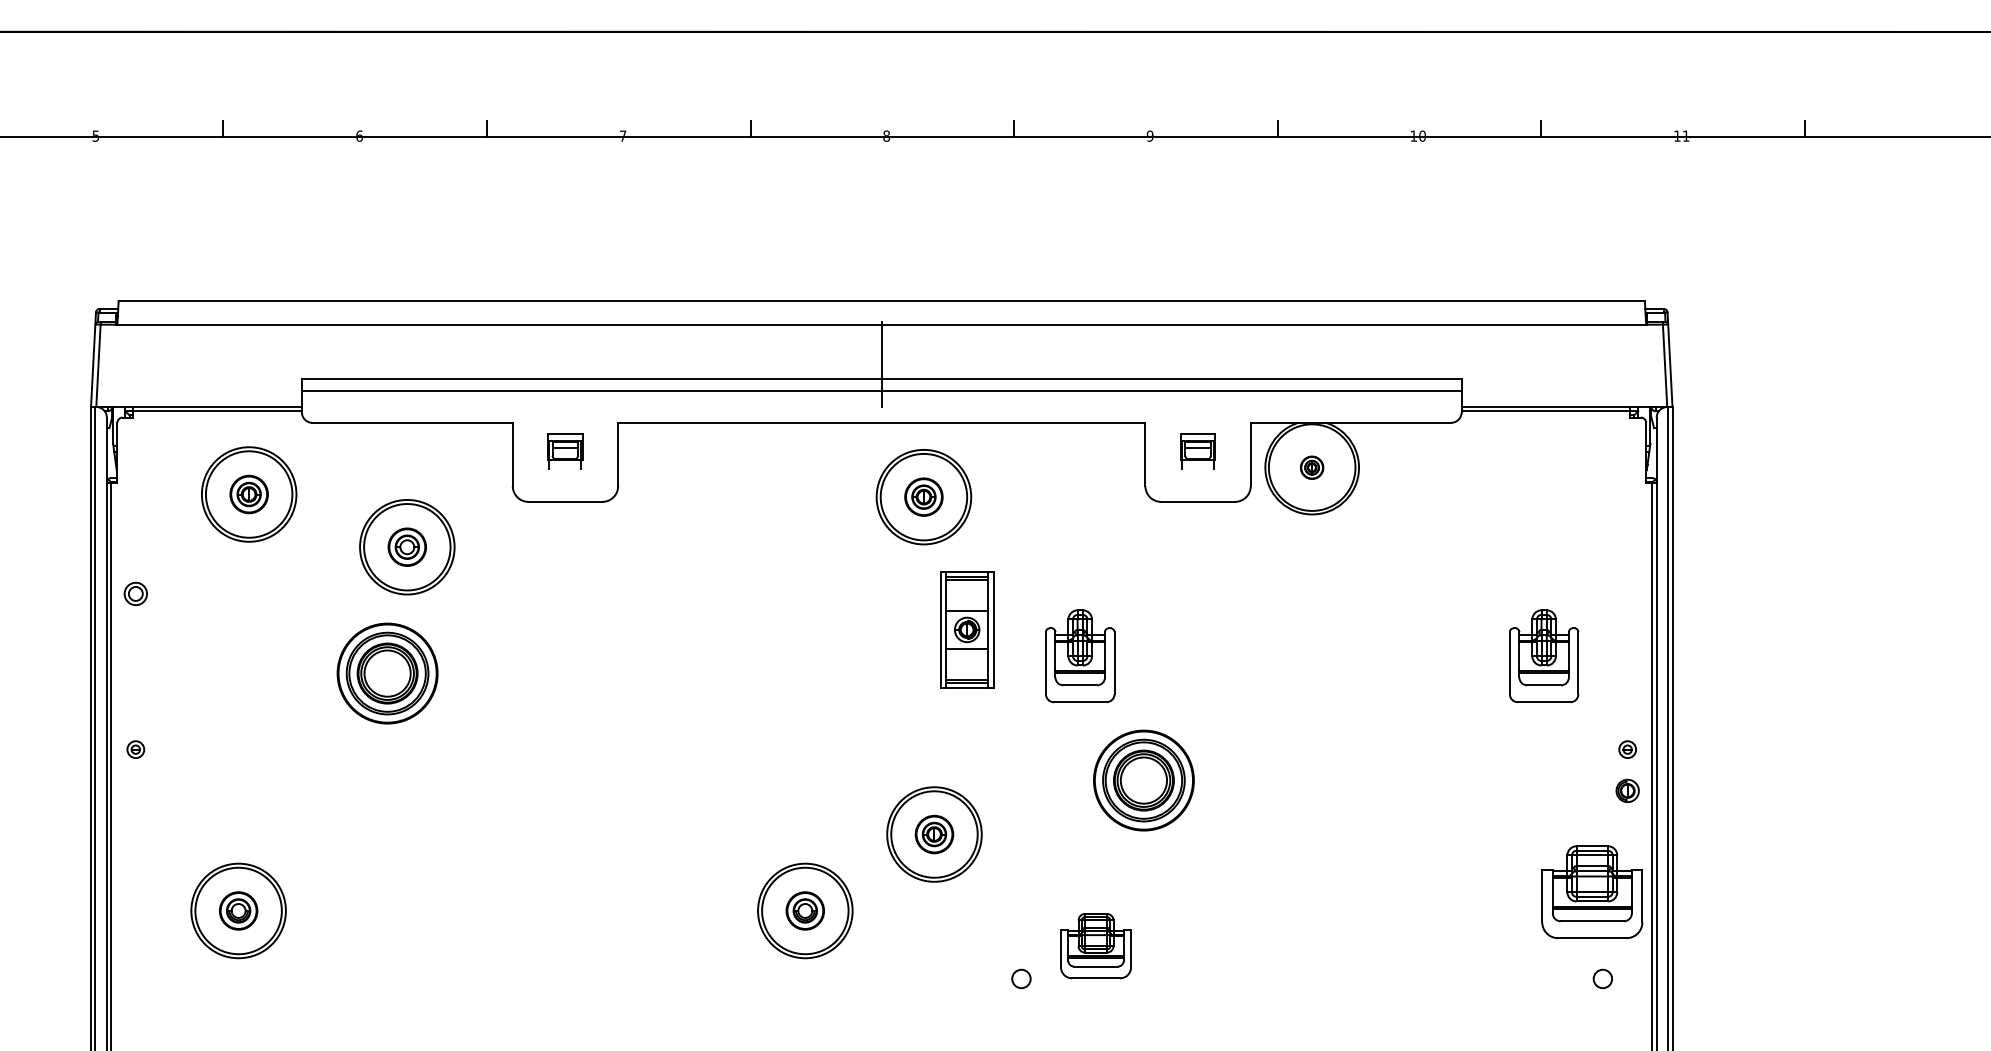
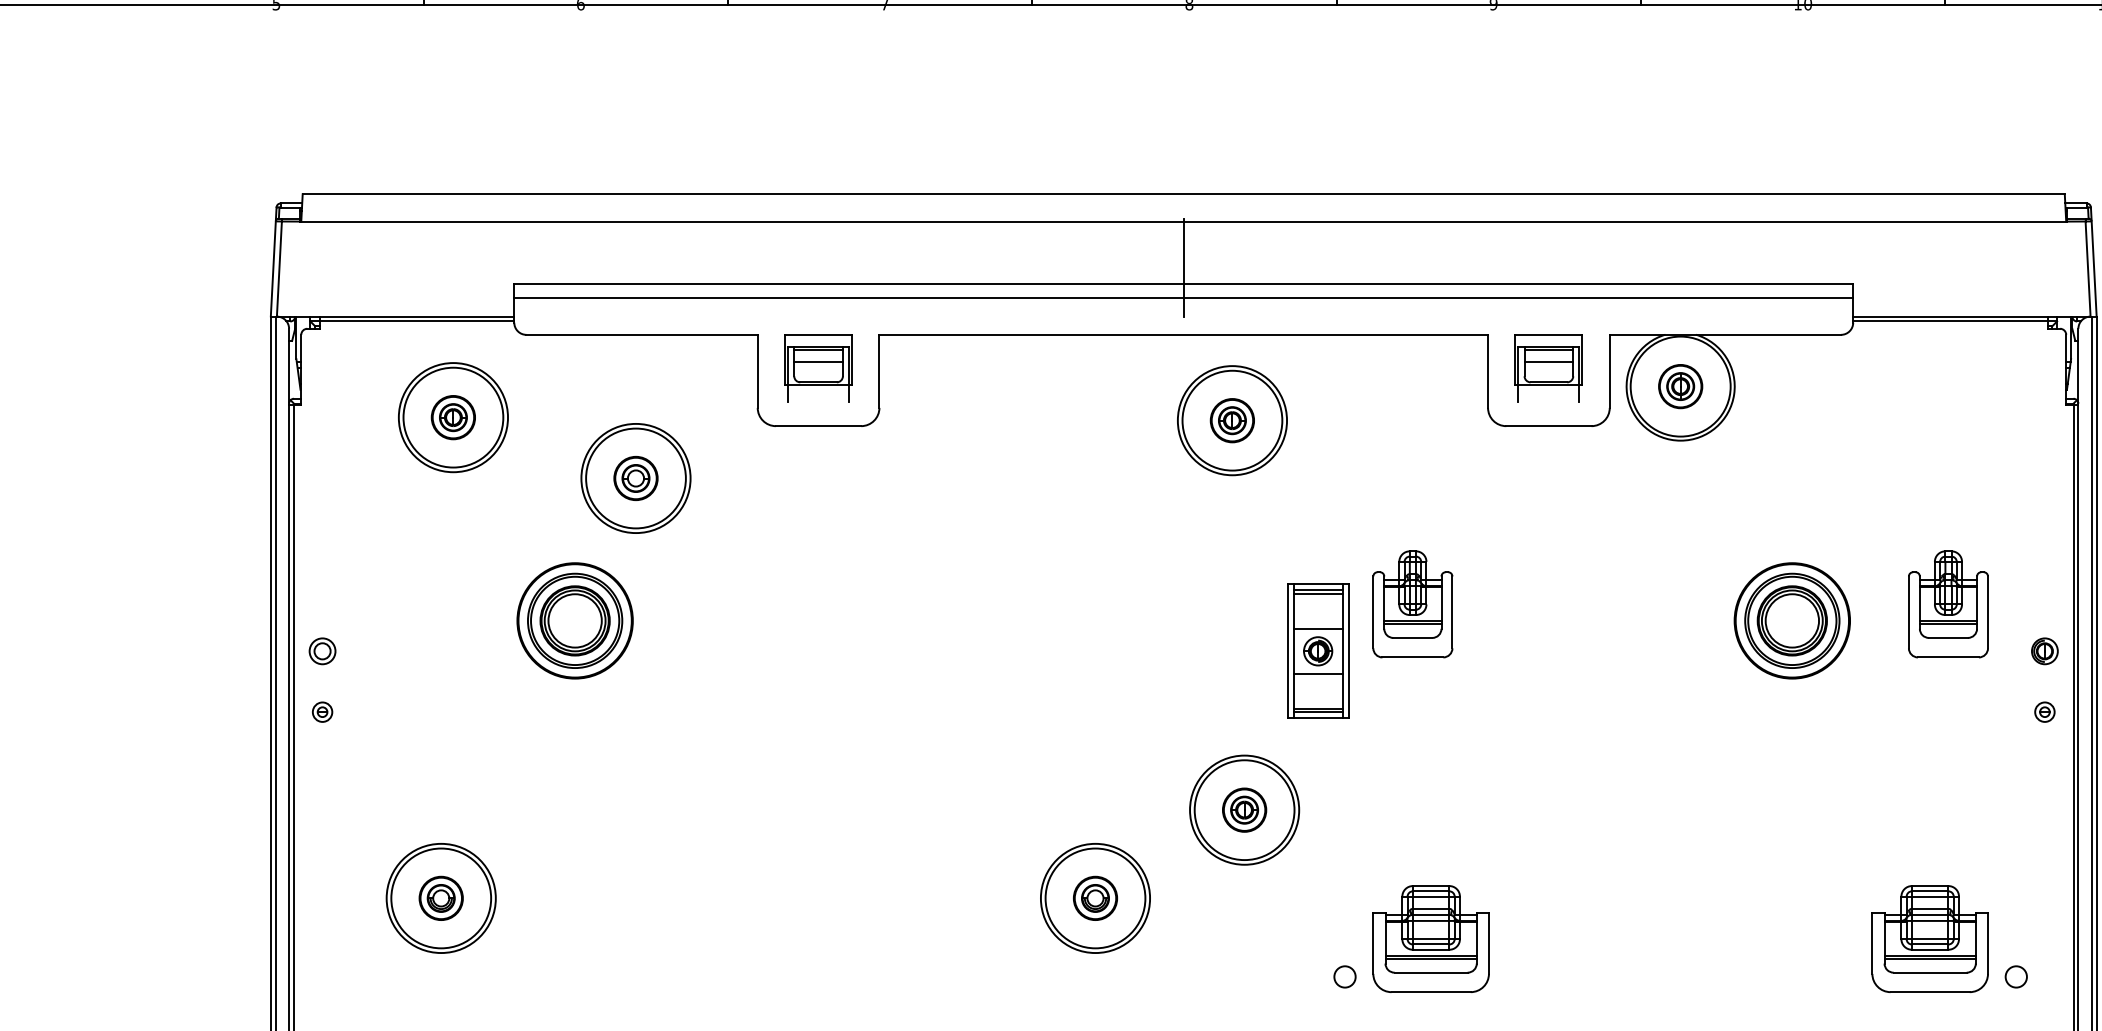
part: (564, 451) -> (817, 367), size x1.67
part: (1197, 451) -> (1548, 367), size x1.67
part: (1311, 467) -> (1679, 386), size x1.67
part: (135, 593) -> (322, 650), moved
part: (967, 629) -> (1318, 650), moved
part: (387, 673) -> (575, 620), moved
part: (1143, 780) -> (1791, 620), moved
part: (1627, 790) -> (2044, 650), moved
part: (1592, 891) -> (1930, 938), moved
part: (1095, 945) -> (1430, 938), size x1.43

